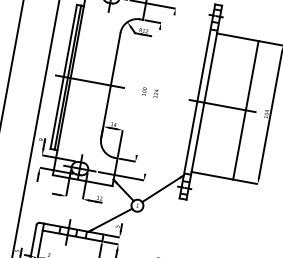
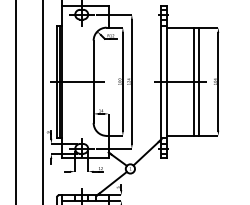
line: (147, 91) -> (122, 81), added
line: (159, 94) -> (131, 81), added
line: (238, 108) -> (193, 81), added

